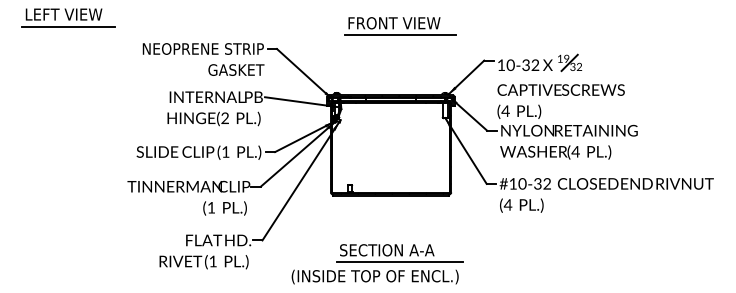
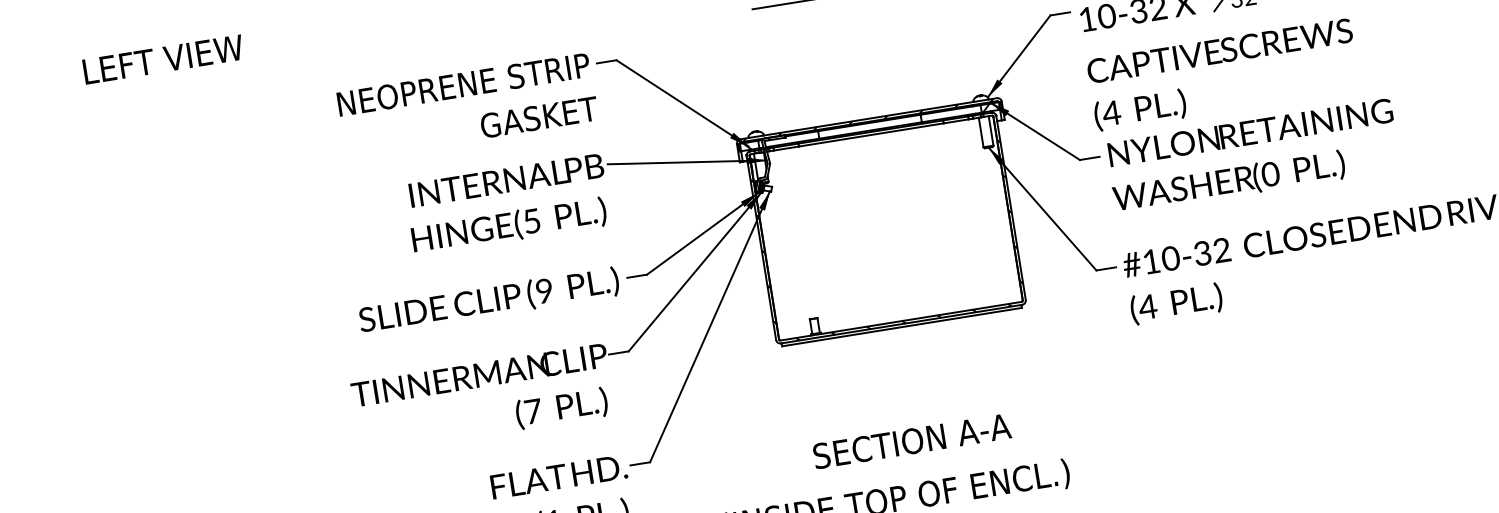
line: (68, 26) -> (176, 82), removed
text: (224, 118) -> (530, 221), (2 -> (5
text: (225, 151) -> (543, 290), (1 -> (9
text: (575, 151) -> (1269, 173), (4 -> (0
text: (211, 207) -> (533, 410), (1 -> (7
line: (399, 262) -> (941, 462), removed

